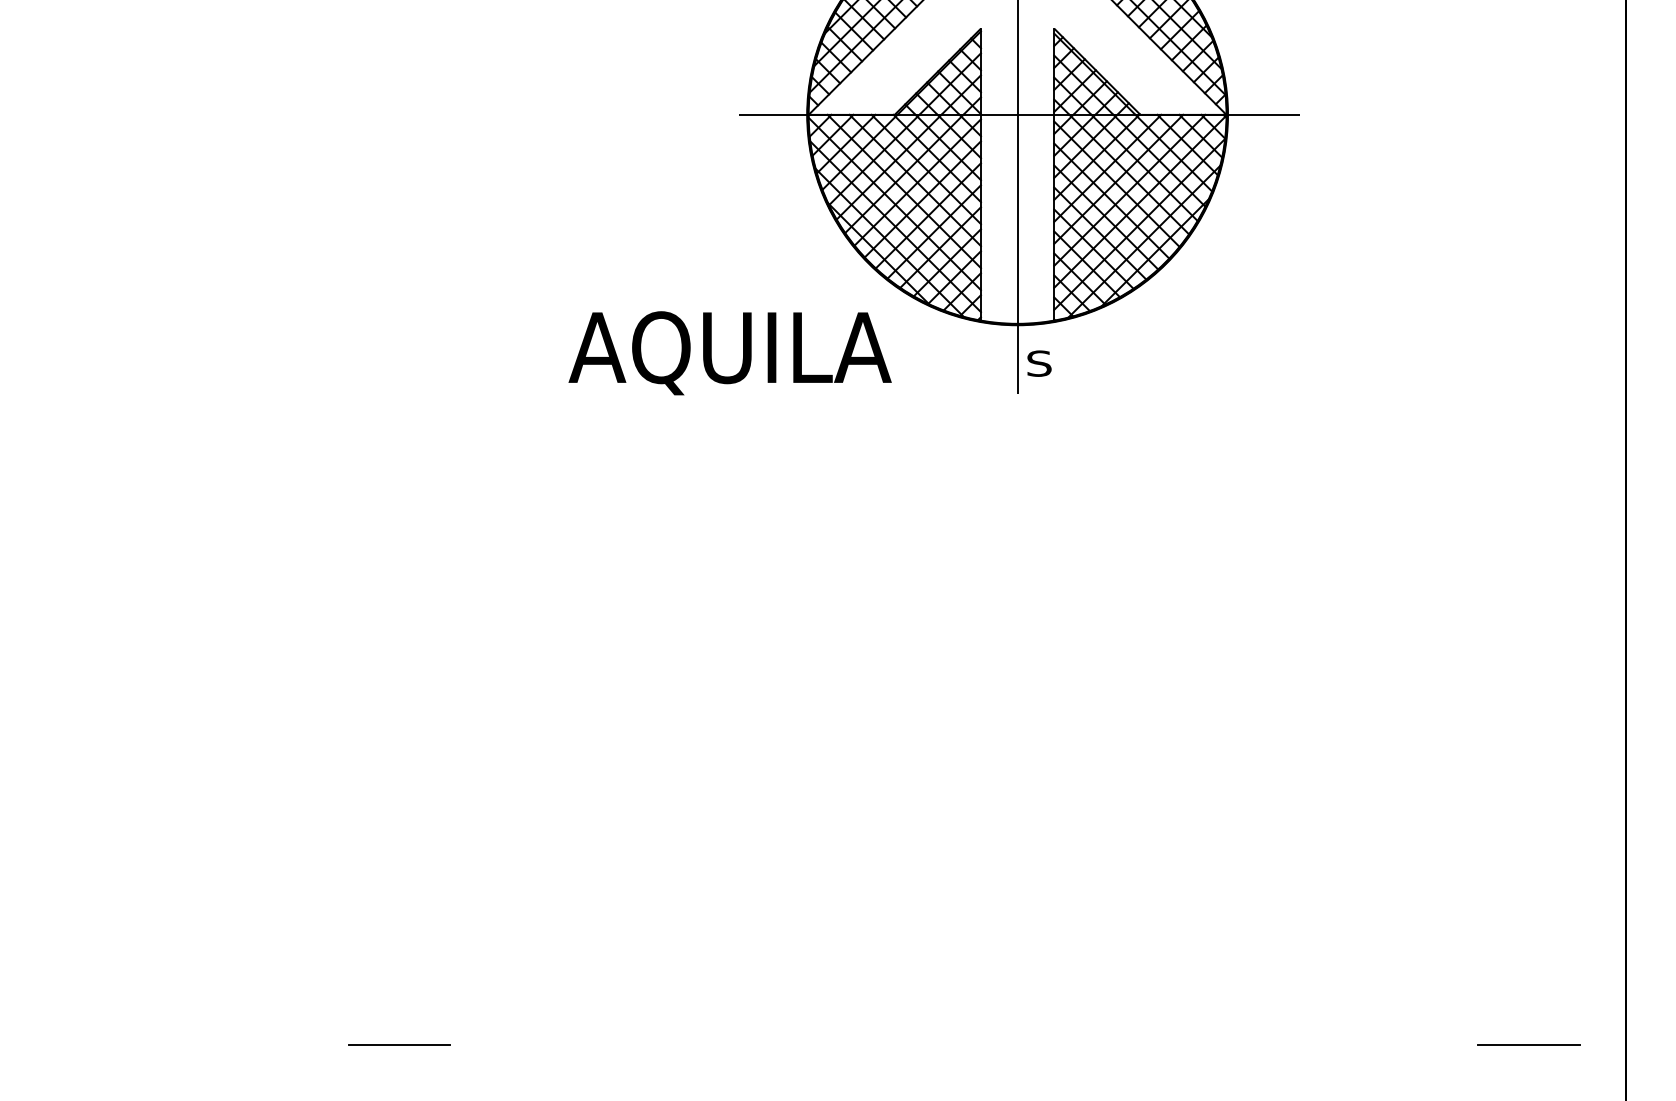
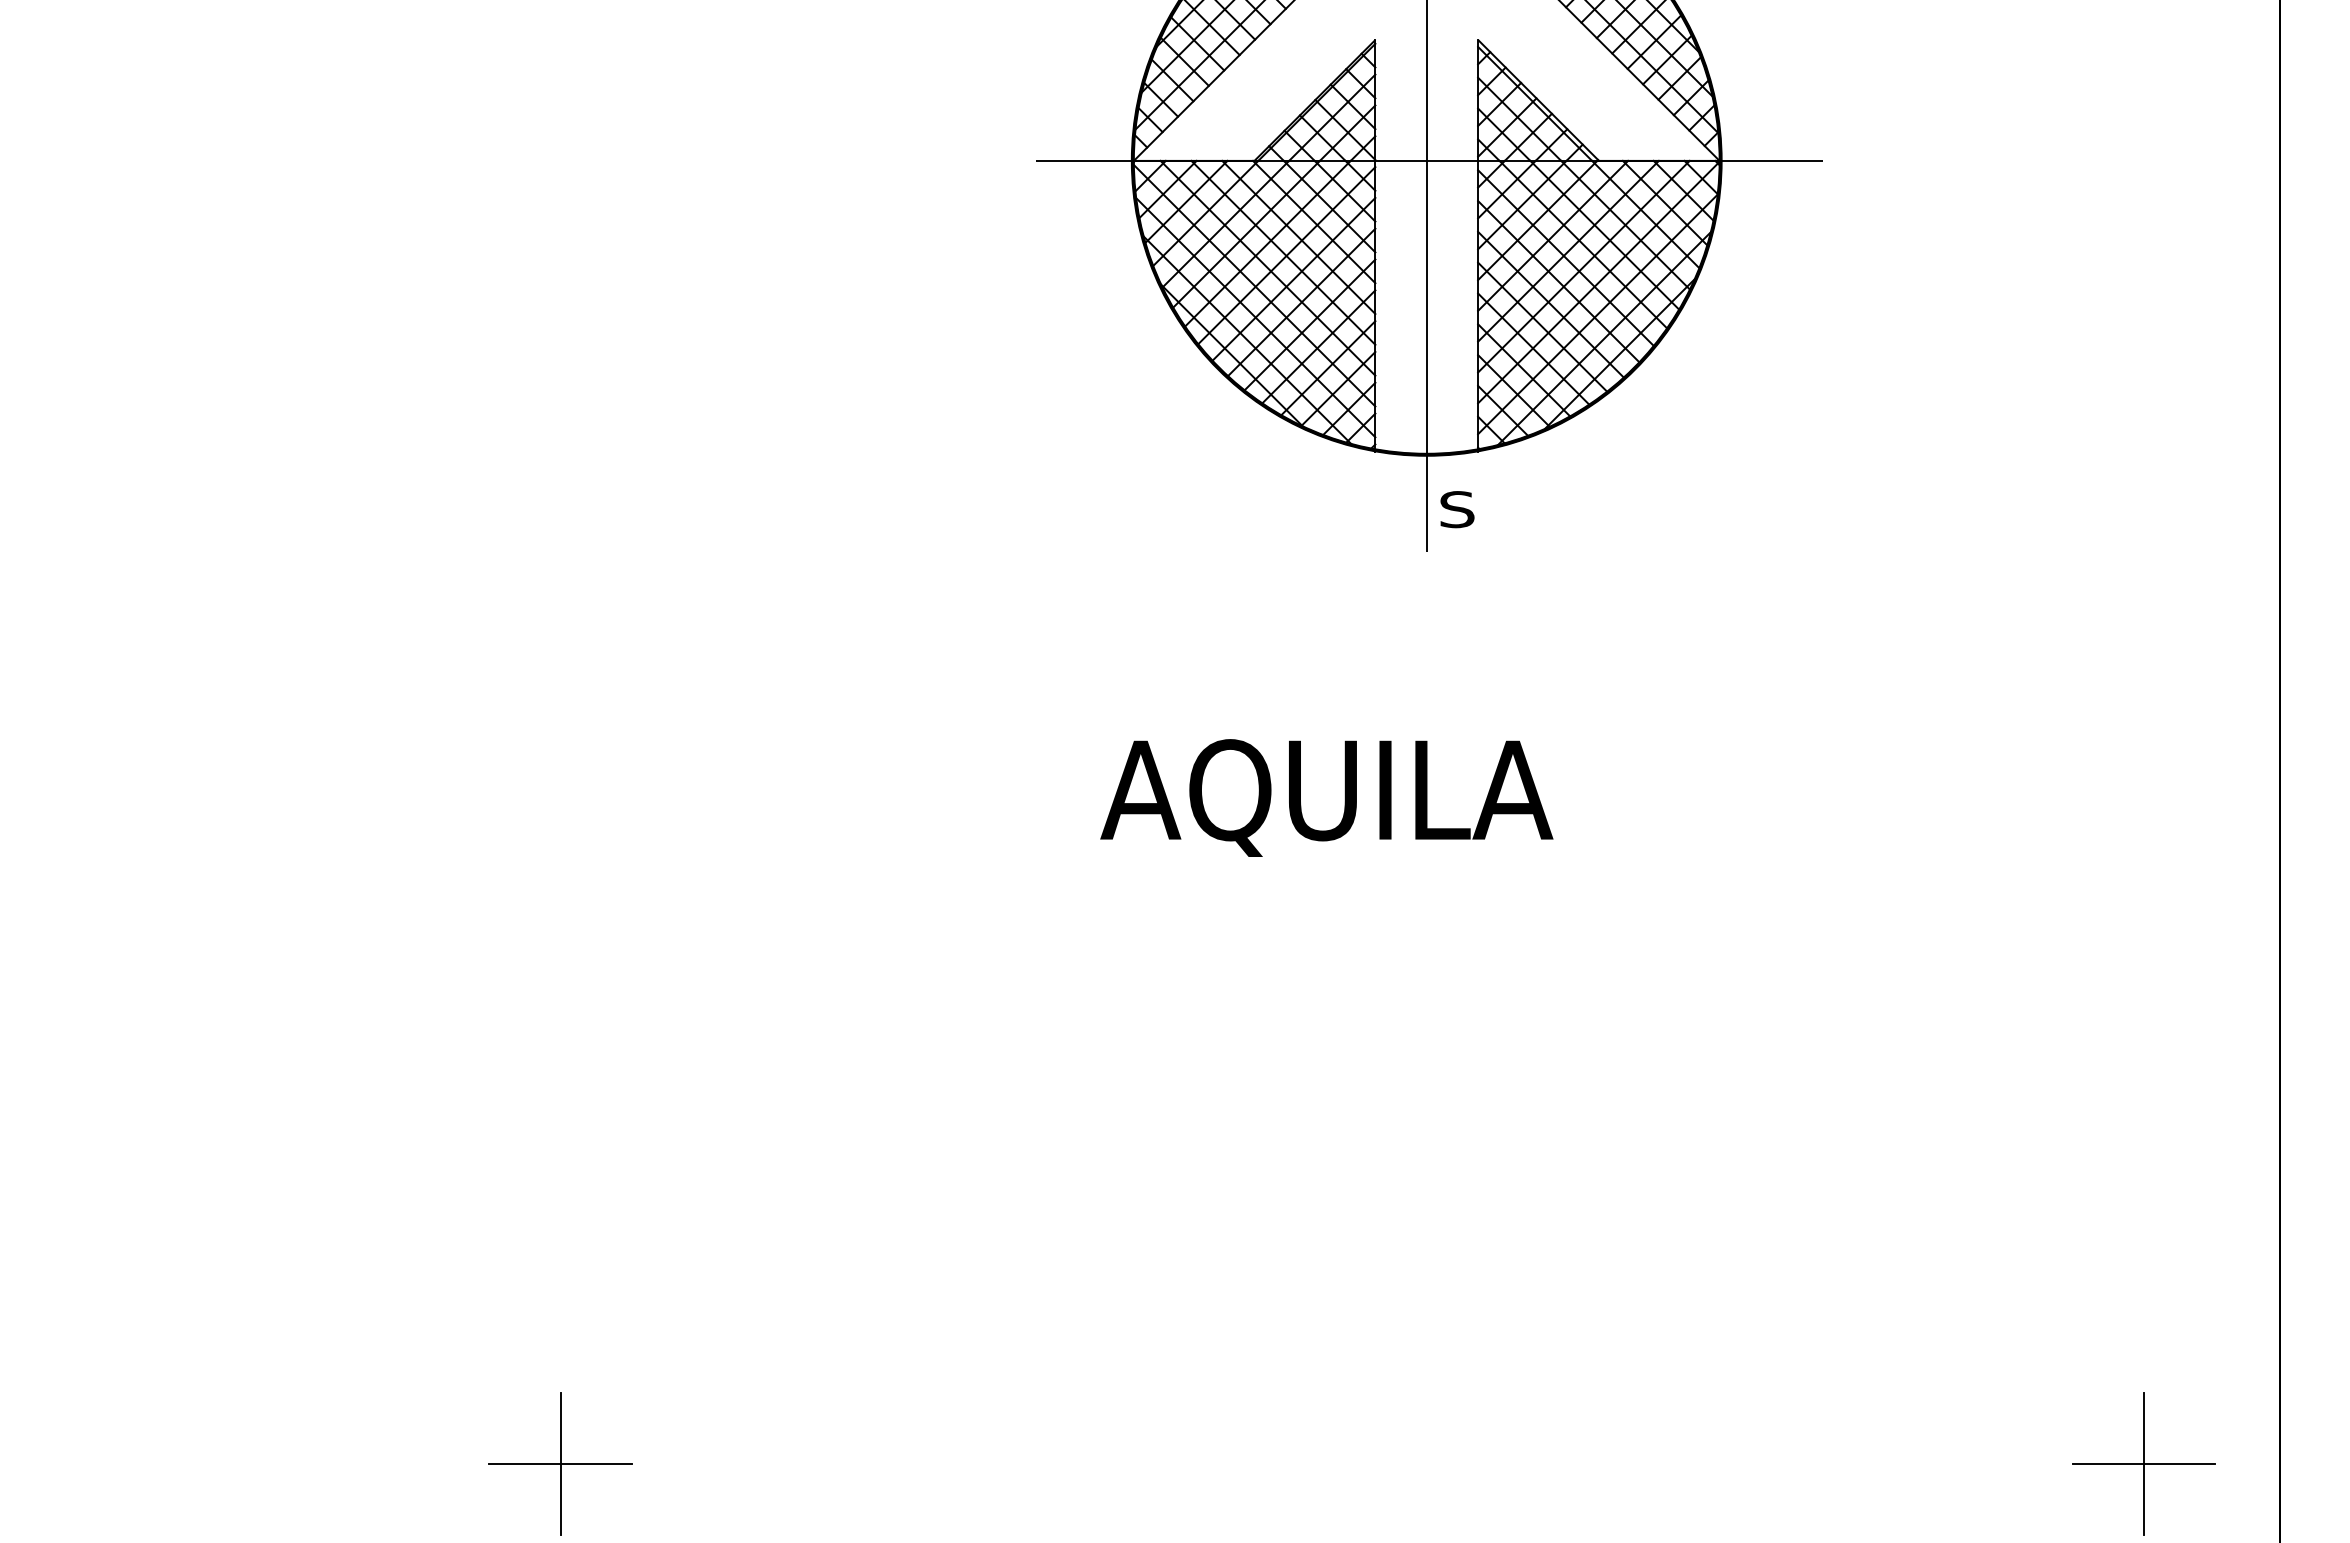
text: (729, 352) -> (1326, 797), moved
line: (399, 1044) -> (560, 1463), added
line: (1528, 1044) -> (2143, 1463), added

